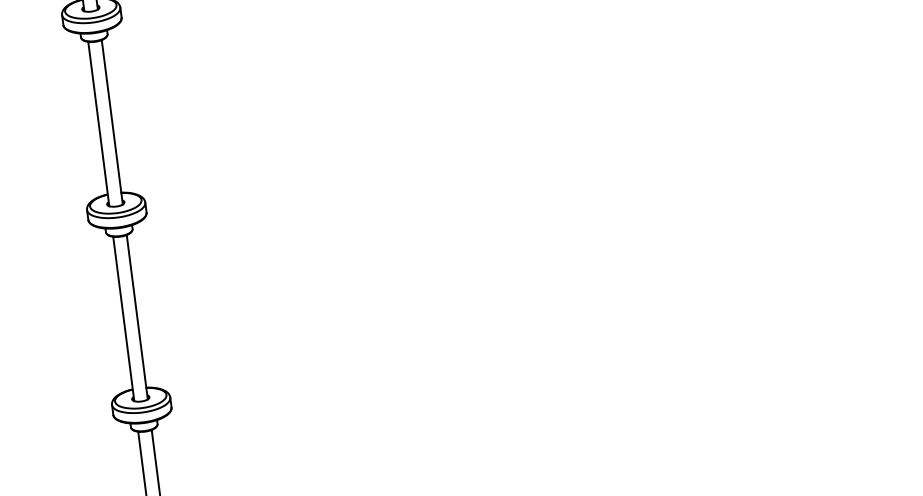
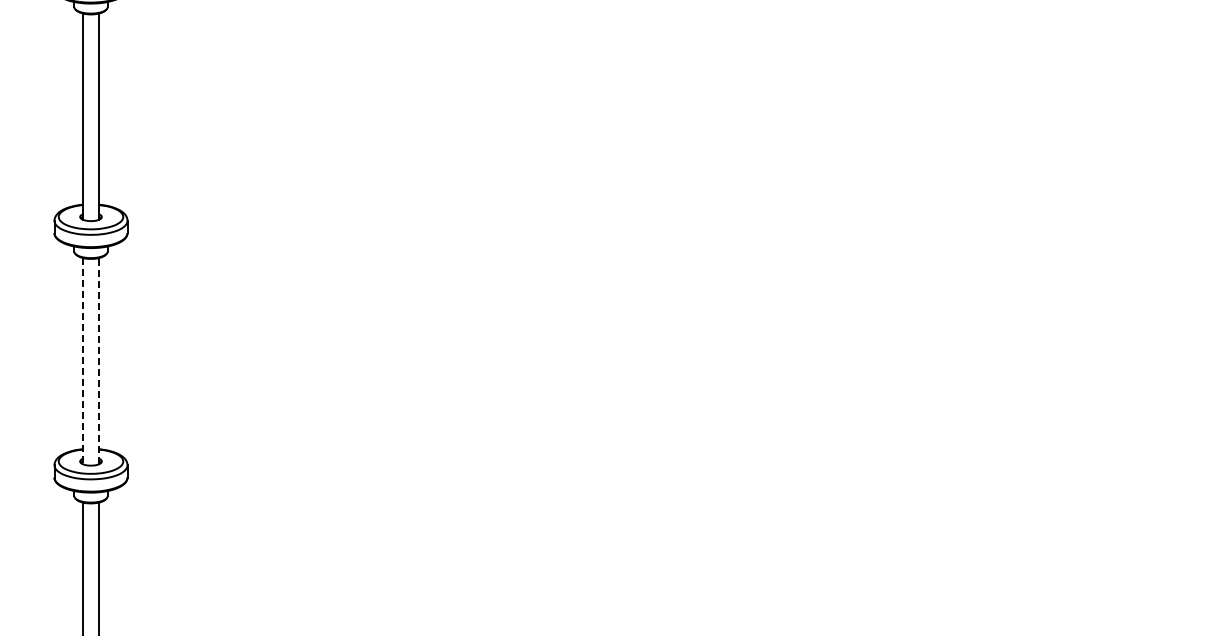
line: (137, 316) -> (99, 360), solid -> dashed
line: (123, 319) -> (82, 361), solid -> dashed

